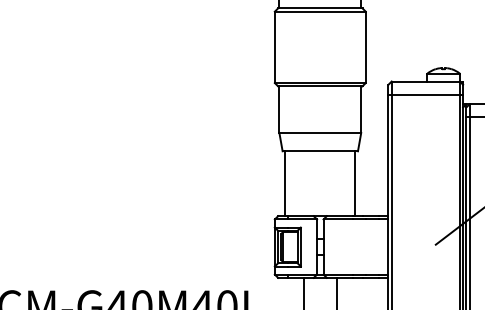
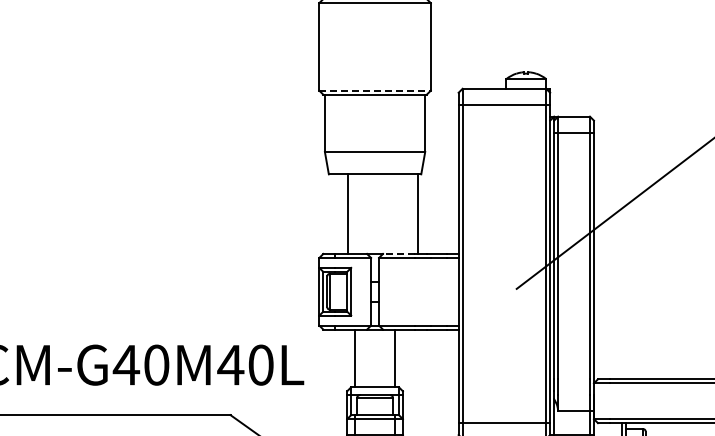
line: (320, 82) -> (375, 90), solid -> dashed
line: (285, 183) -> (348, 213), moved
line: (339, 215) -> (398, 253), solid -> dashed

